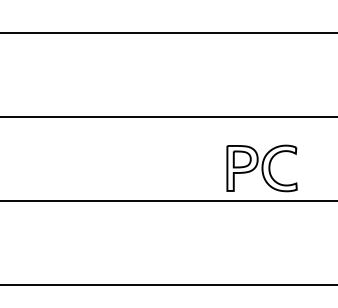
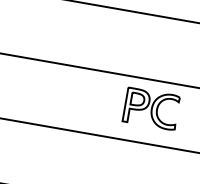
part: (261, 168) -> (151, 108), moved

